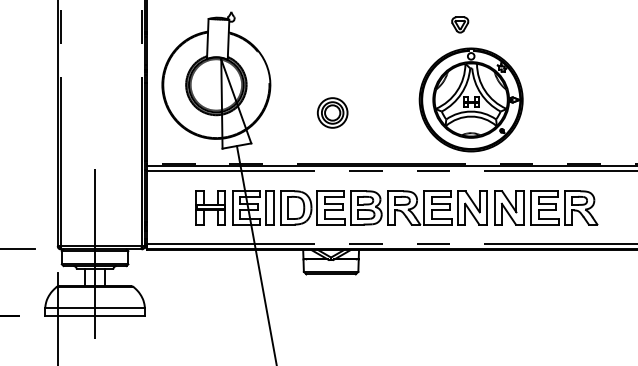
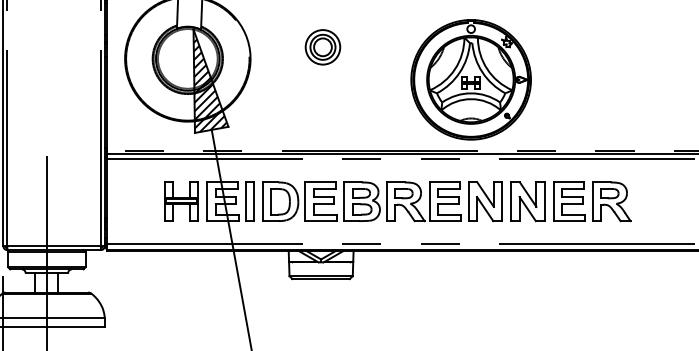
part: (470, 99) -> (470, 79), moved
hatch: (235, 104) -> (210, 81), added
part: (332, 112) -> (322, 46), moved

